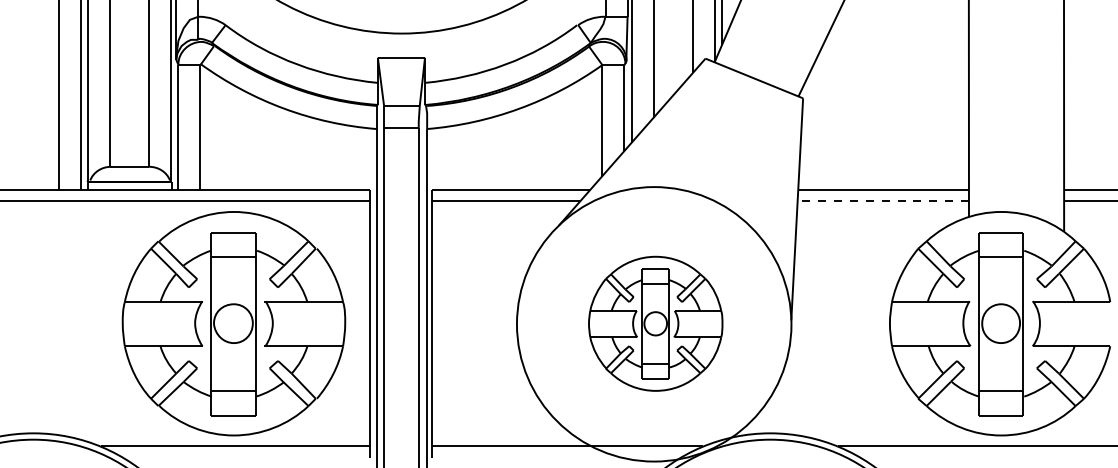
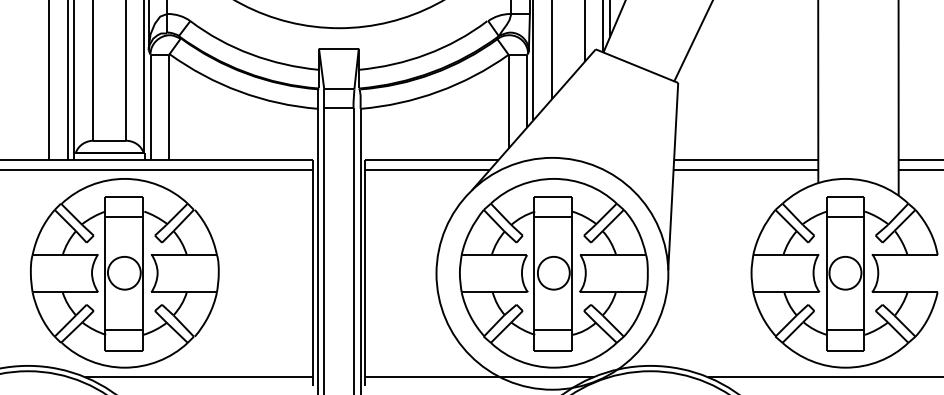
line: (883, 201) -> (746, 170), dashed -> solid
part: (233, 323) -> (124, 273), moved
part: (655, 323) -> (553, 273), size x1.67

